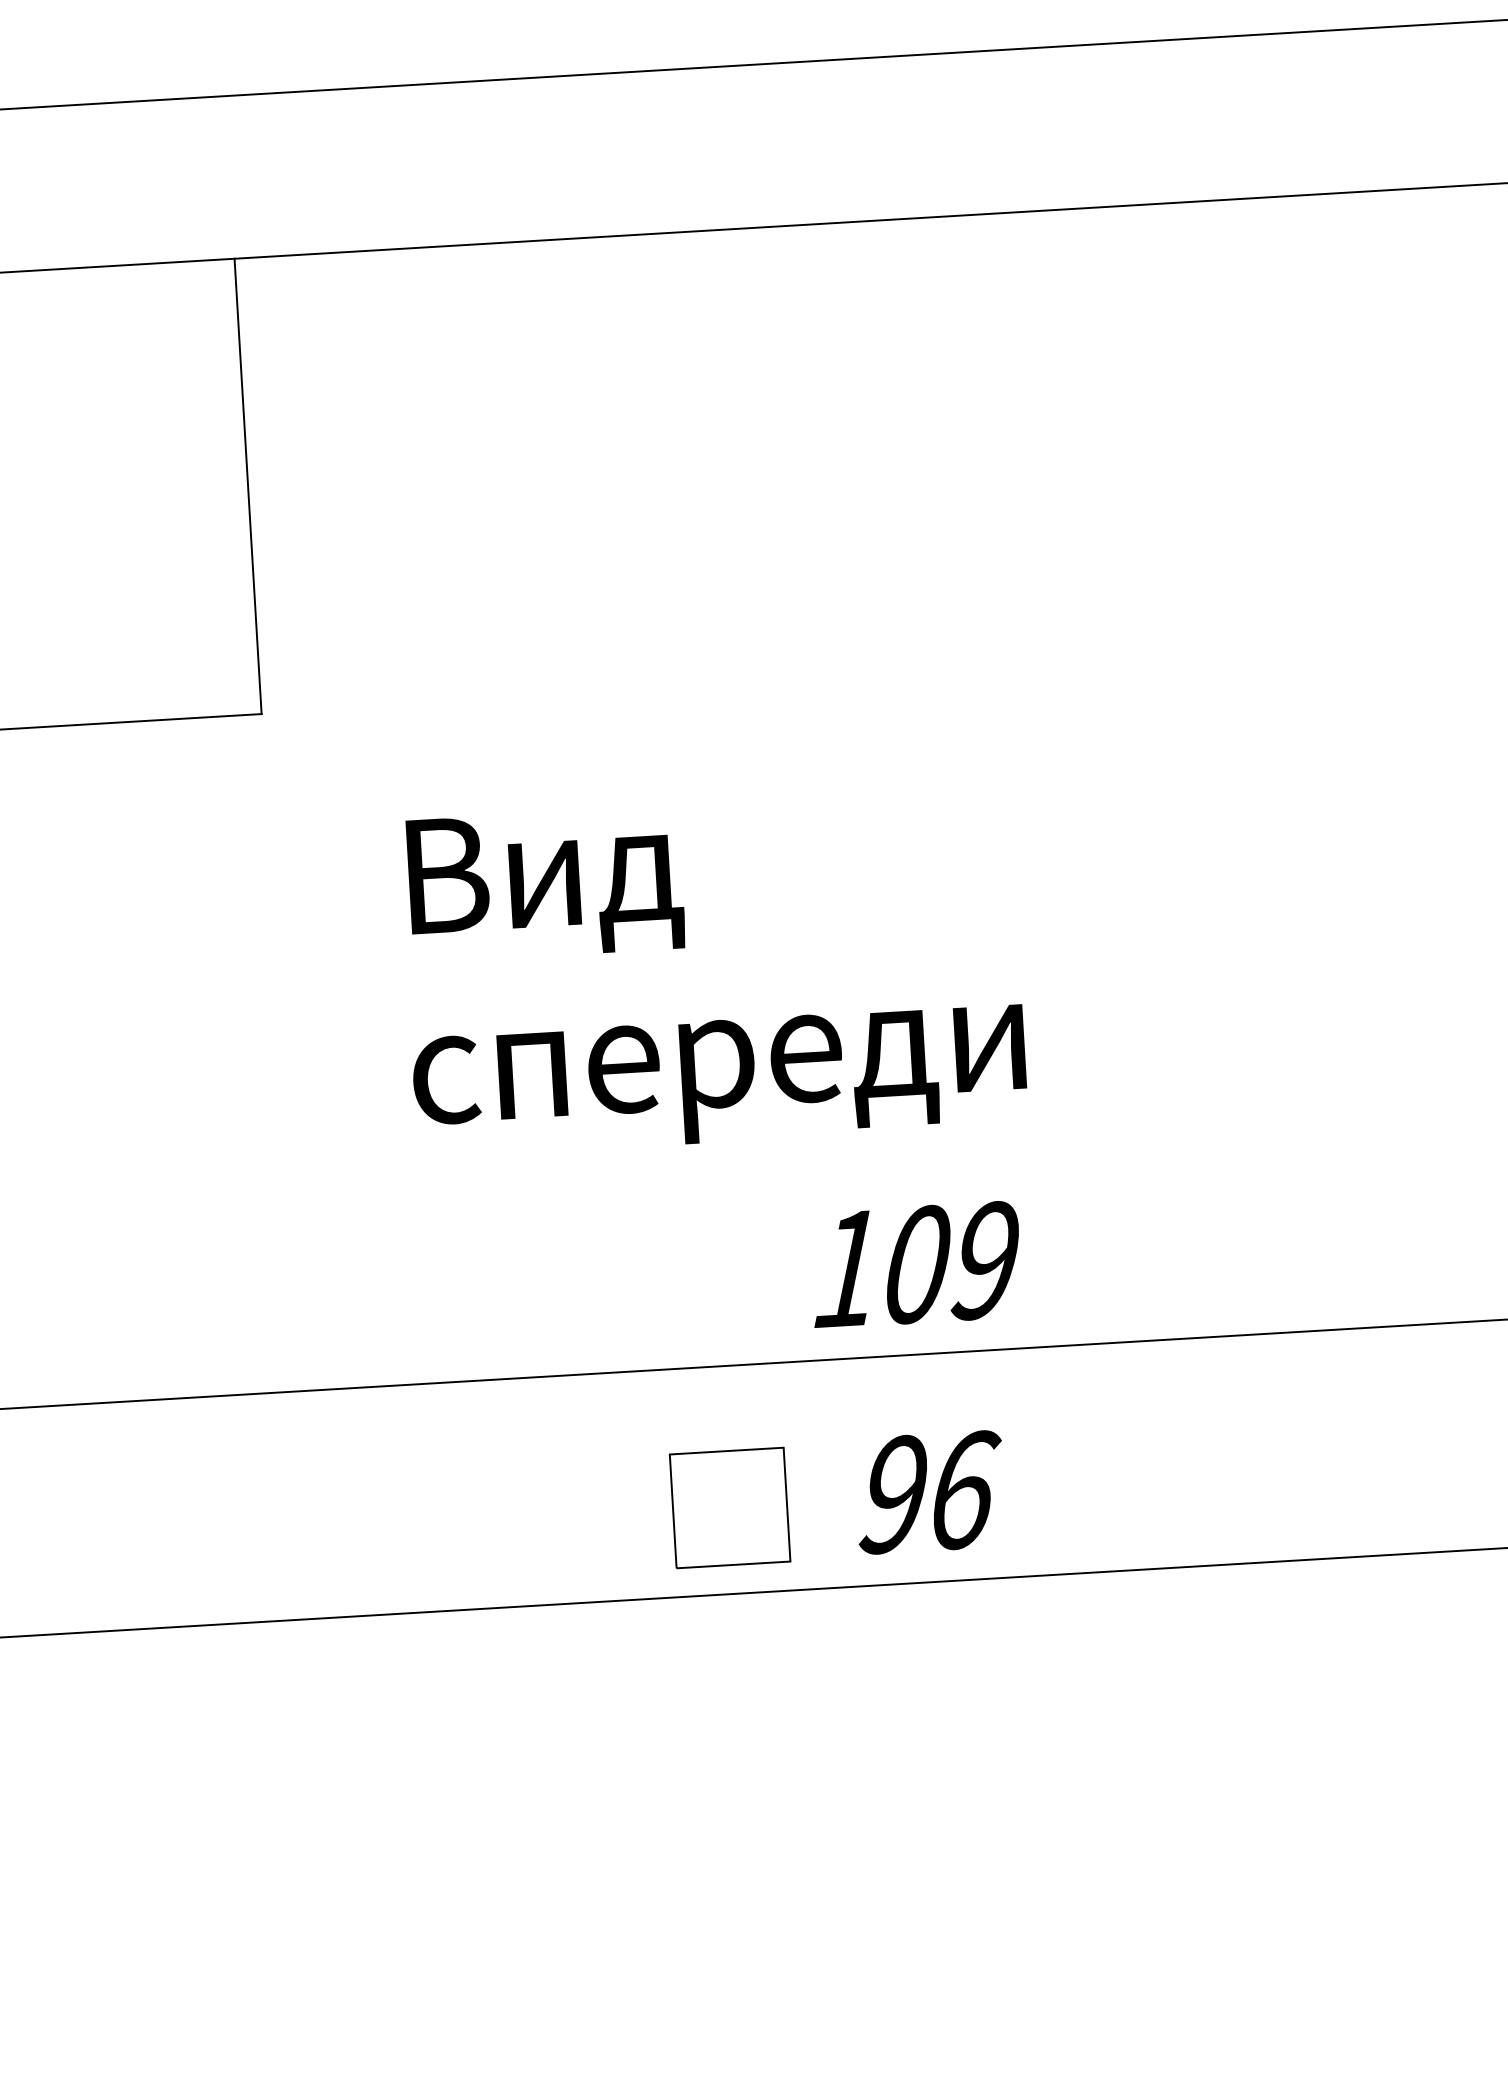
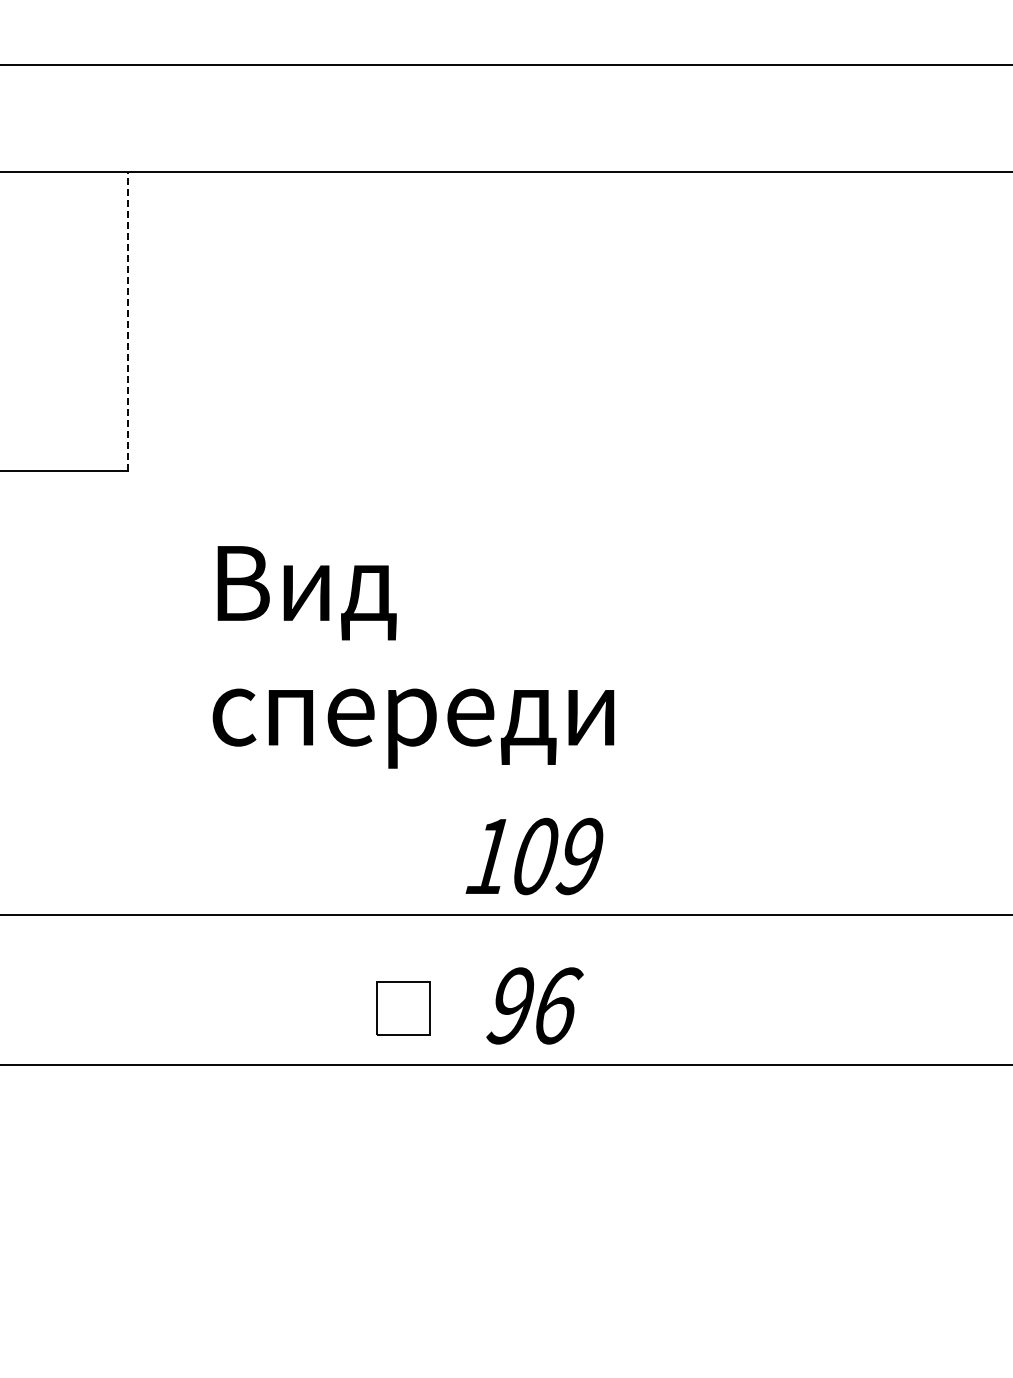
line: (247, 485) -> (127, 320), solid -> dashed
part: (730, 1508) -> (403, 1008), size x0.7

